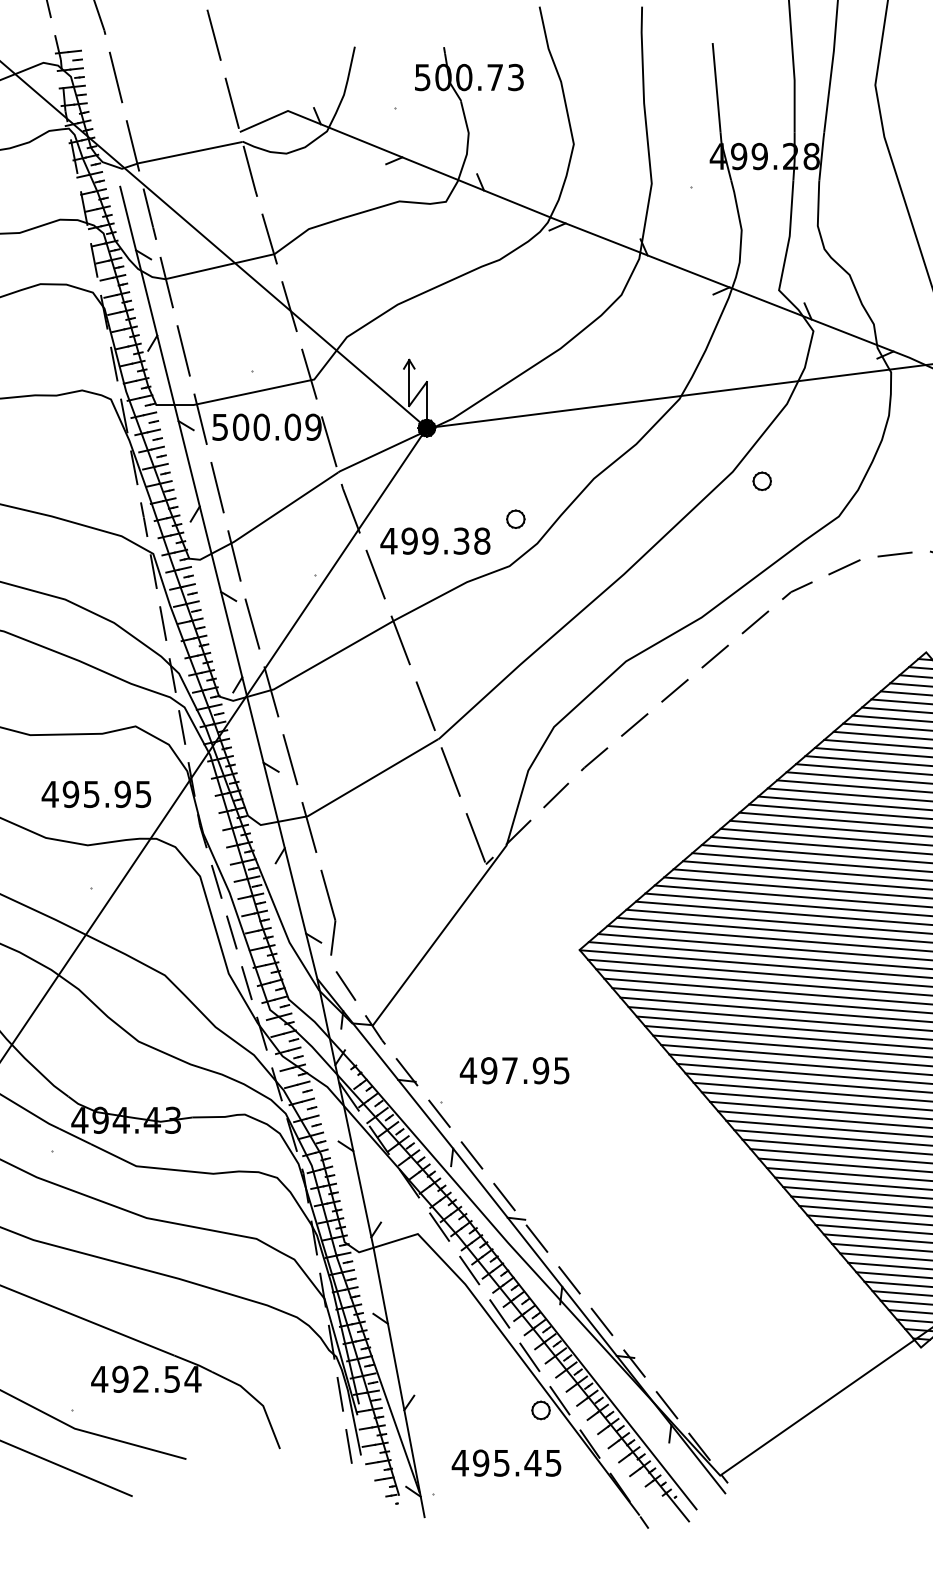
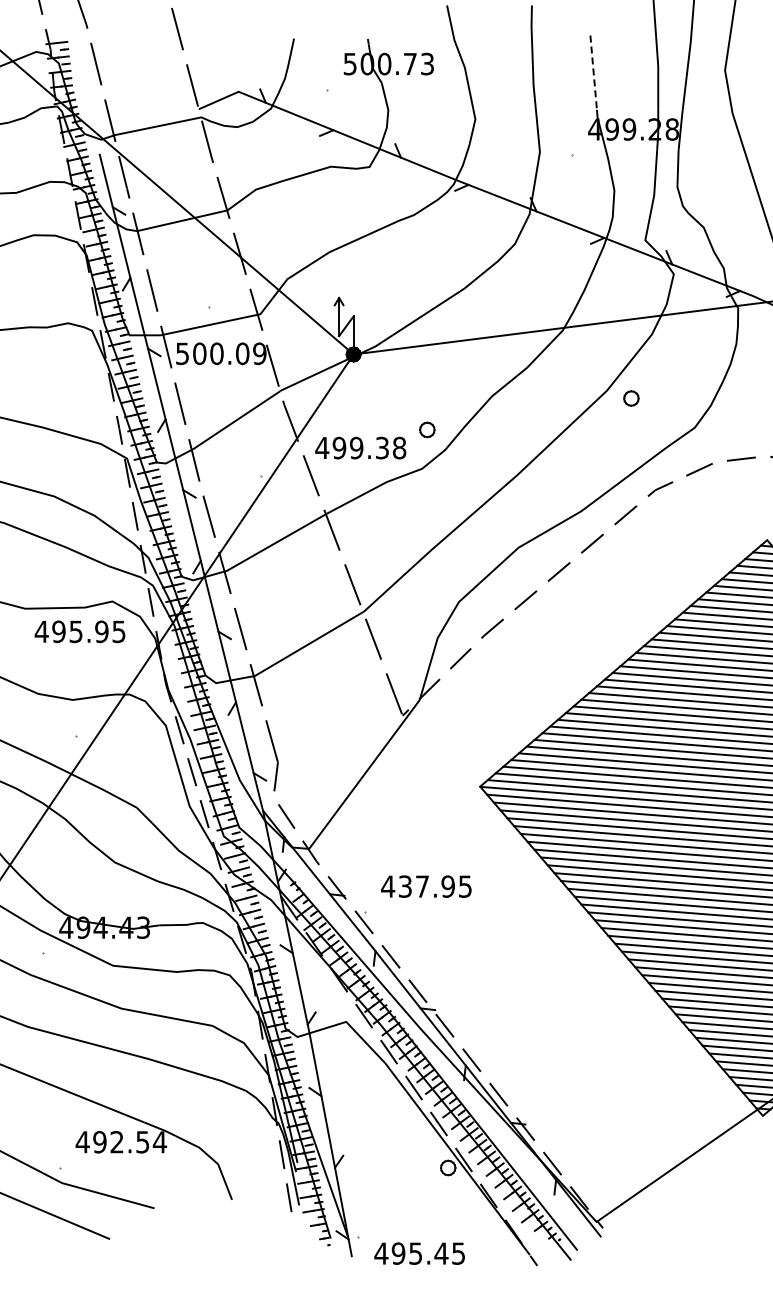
line: (716, 88) -> (593, 73), solid -> dashed
text: (95, 794) -> (79, 631), moved
text: (488, 1070) -> (404, 886), 497.95 -> 437.95
text: (506, 1462) -> (419, 1253), moved

